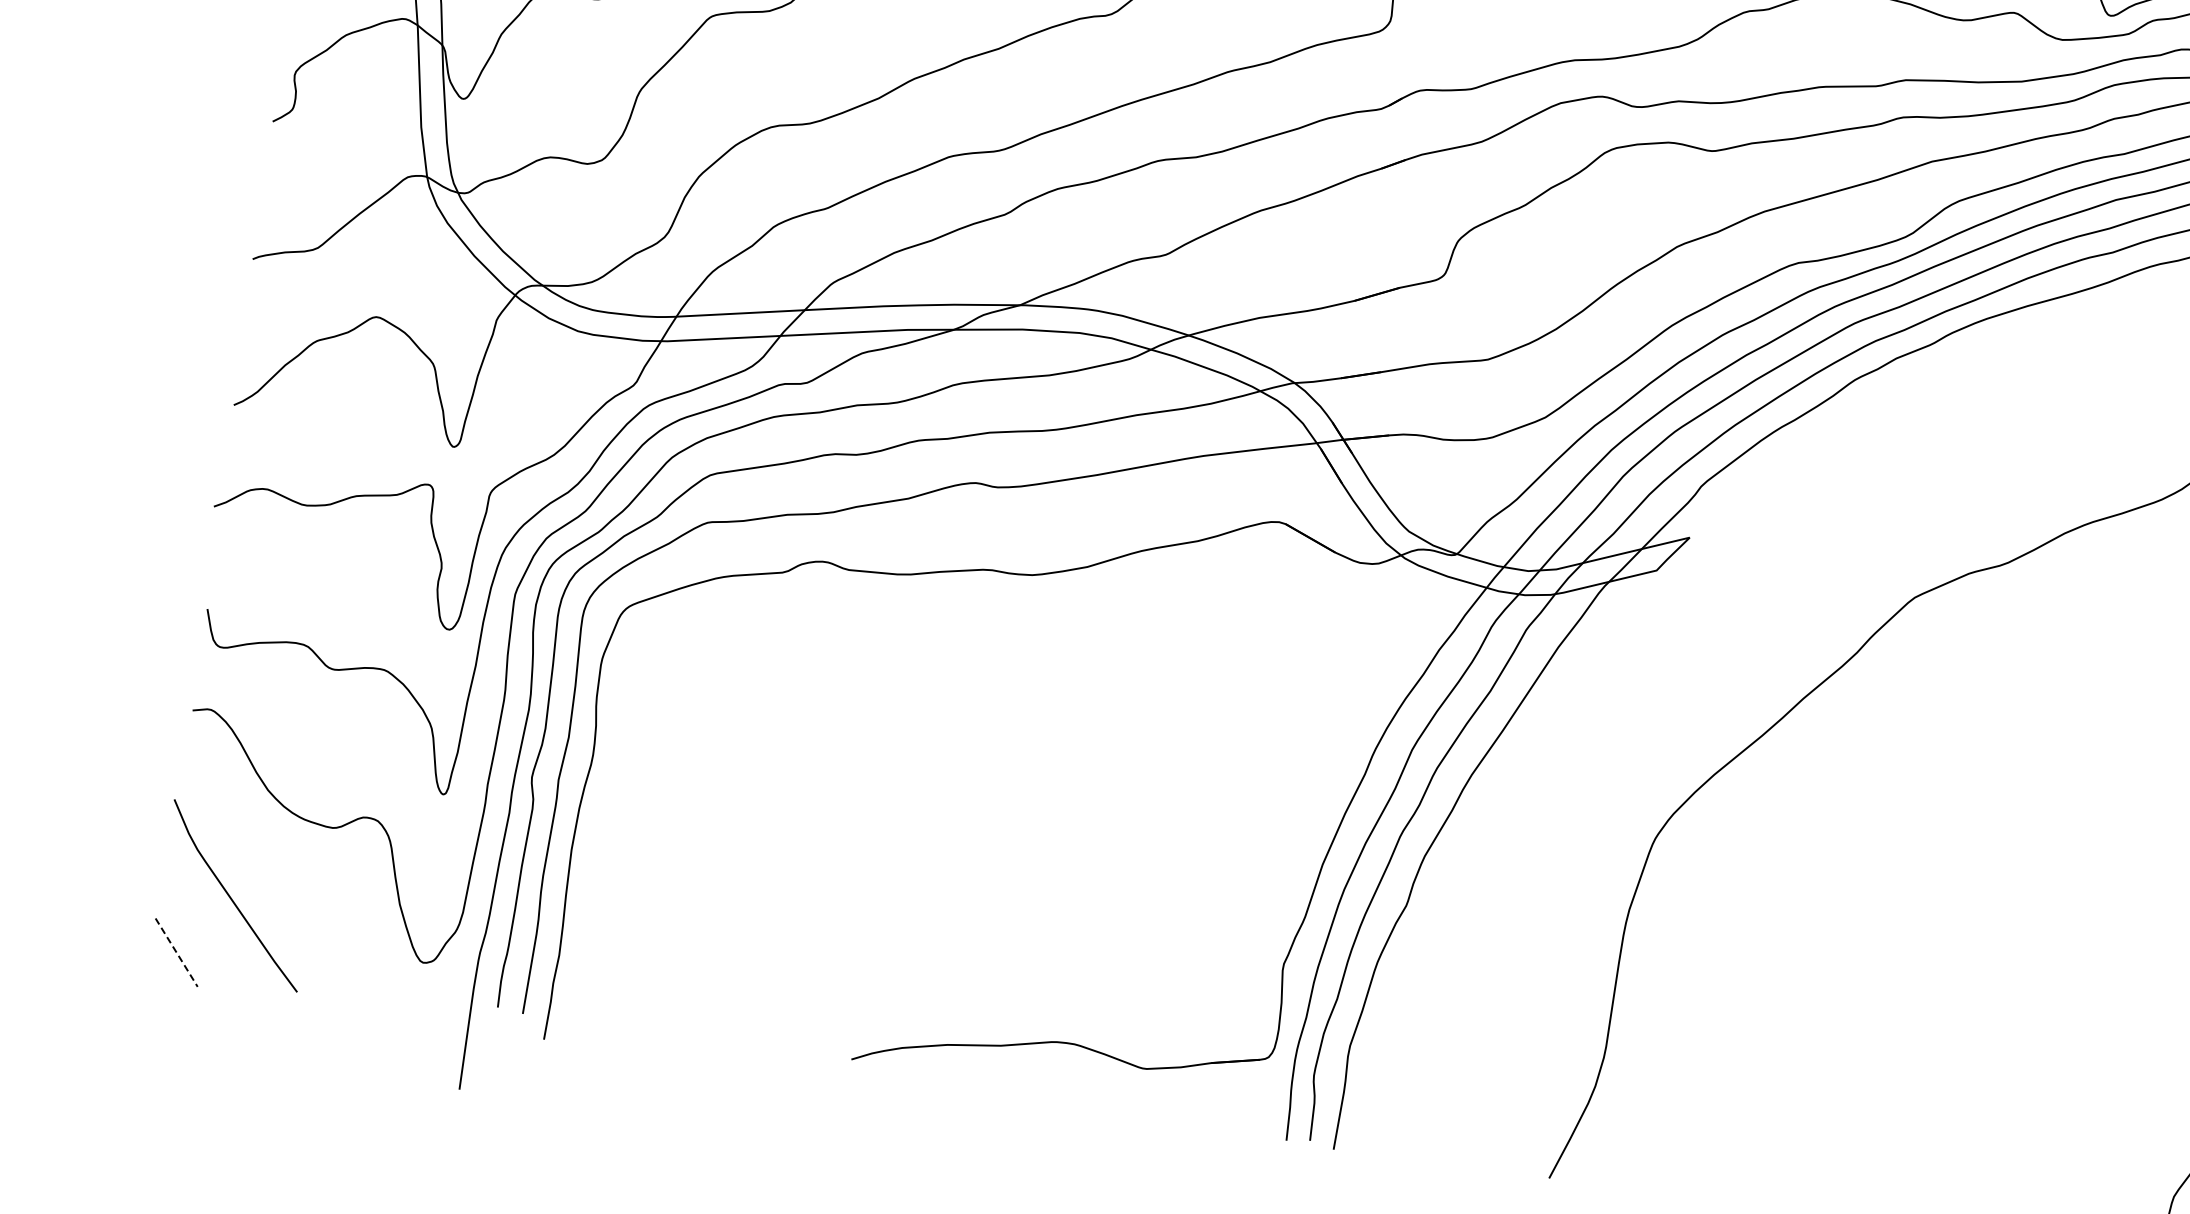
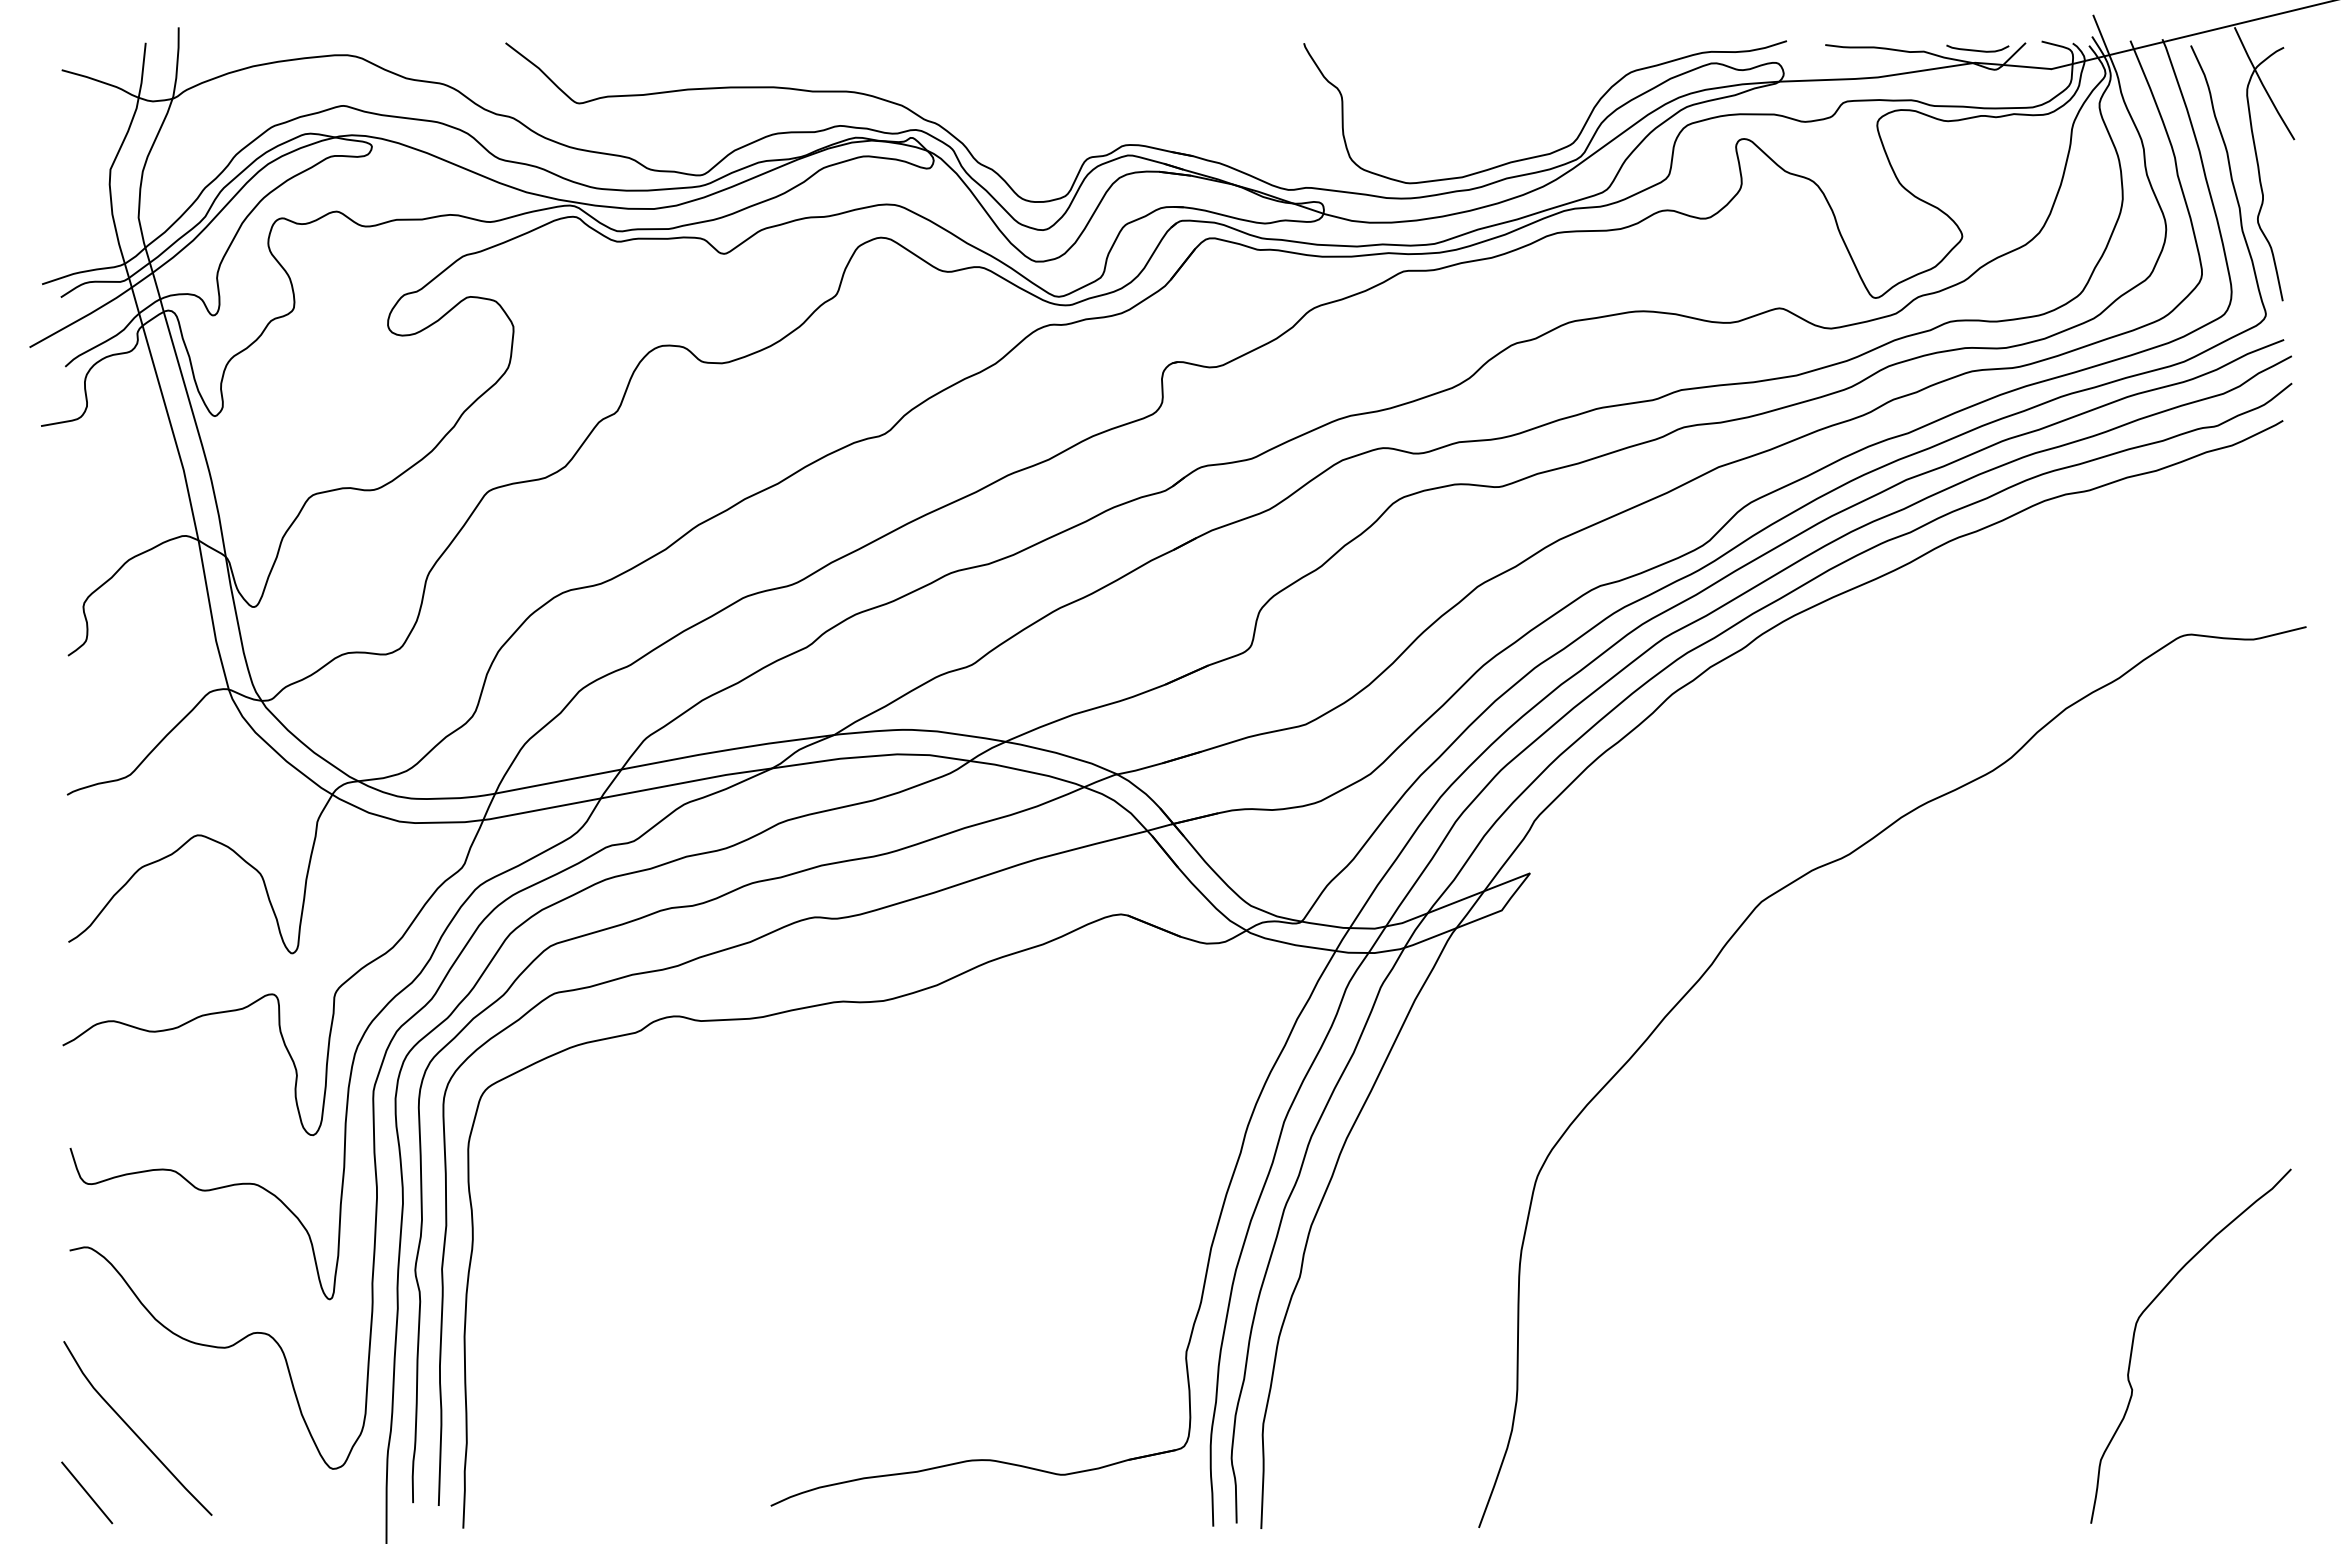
line: (176, 953) -> (87, 1493), dashed -> solid

